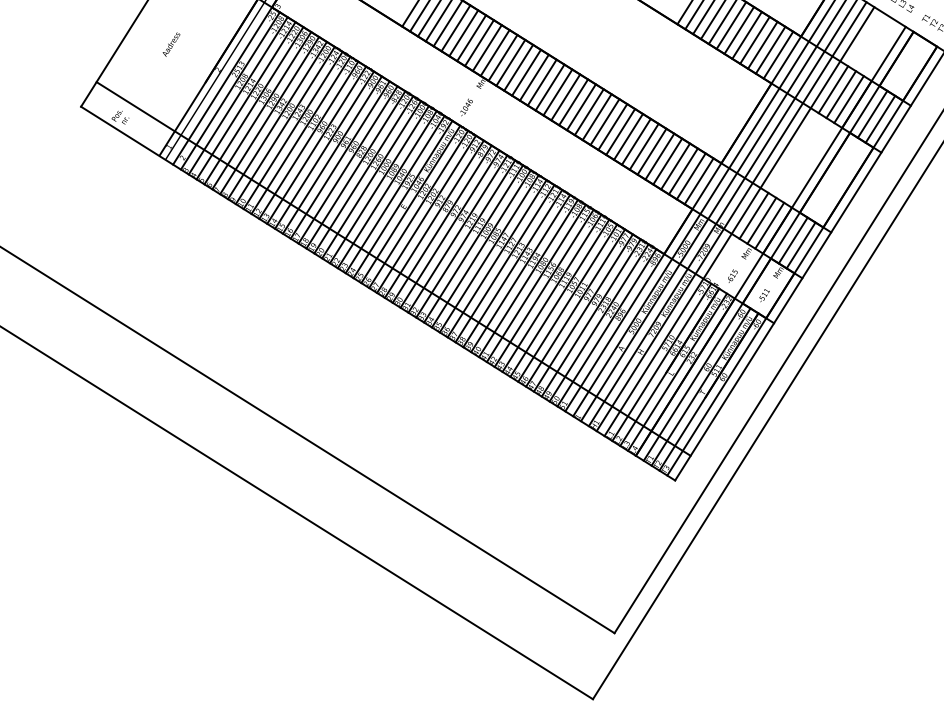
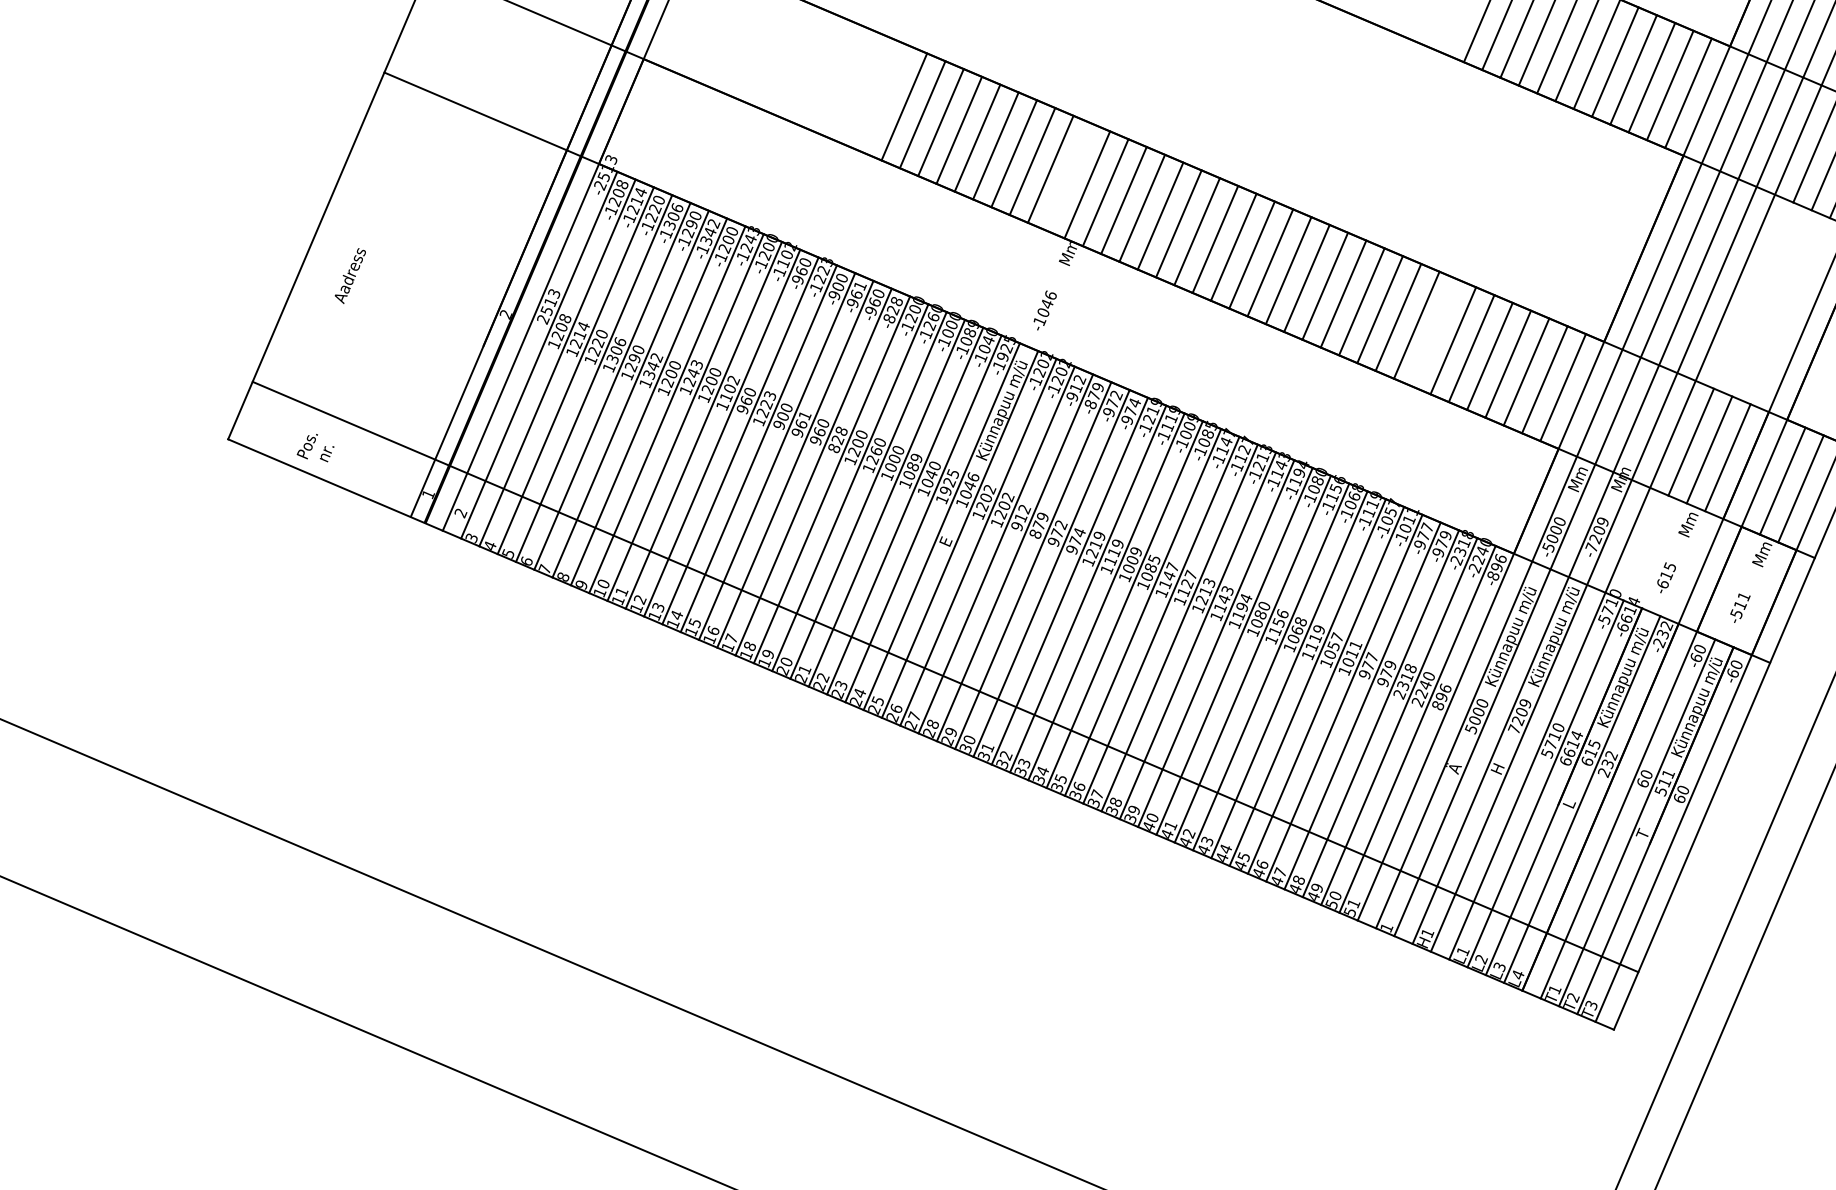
text: (171, 44) -> (350, 275), moved
line: (486, 48) -> (1067, 178), removed
line: (643, 146) -> (1433, 332), removed

